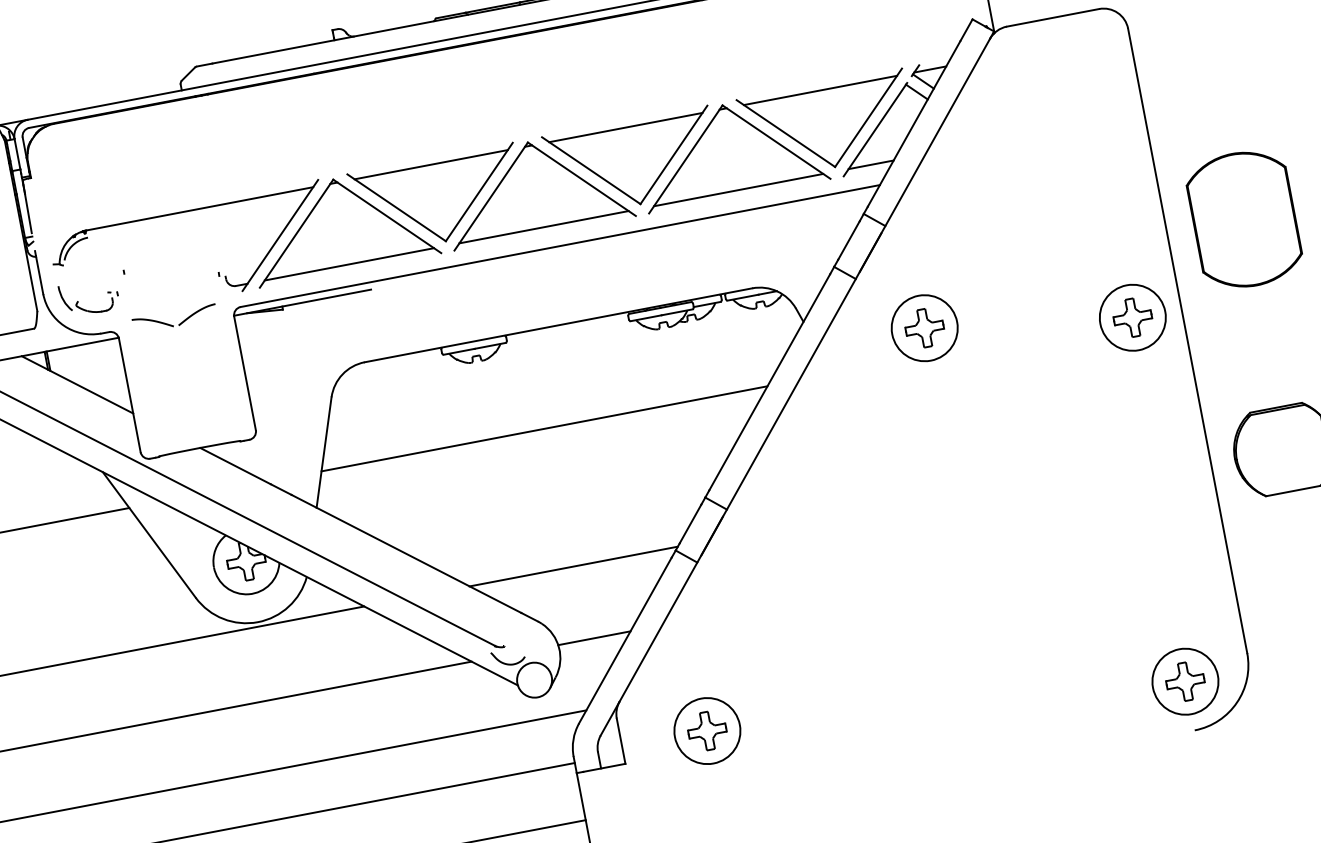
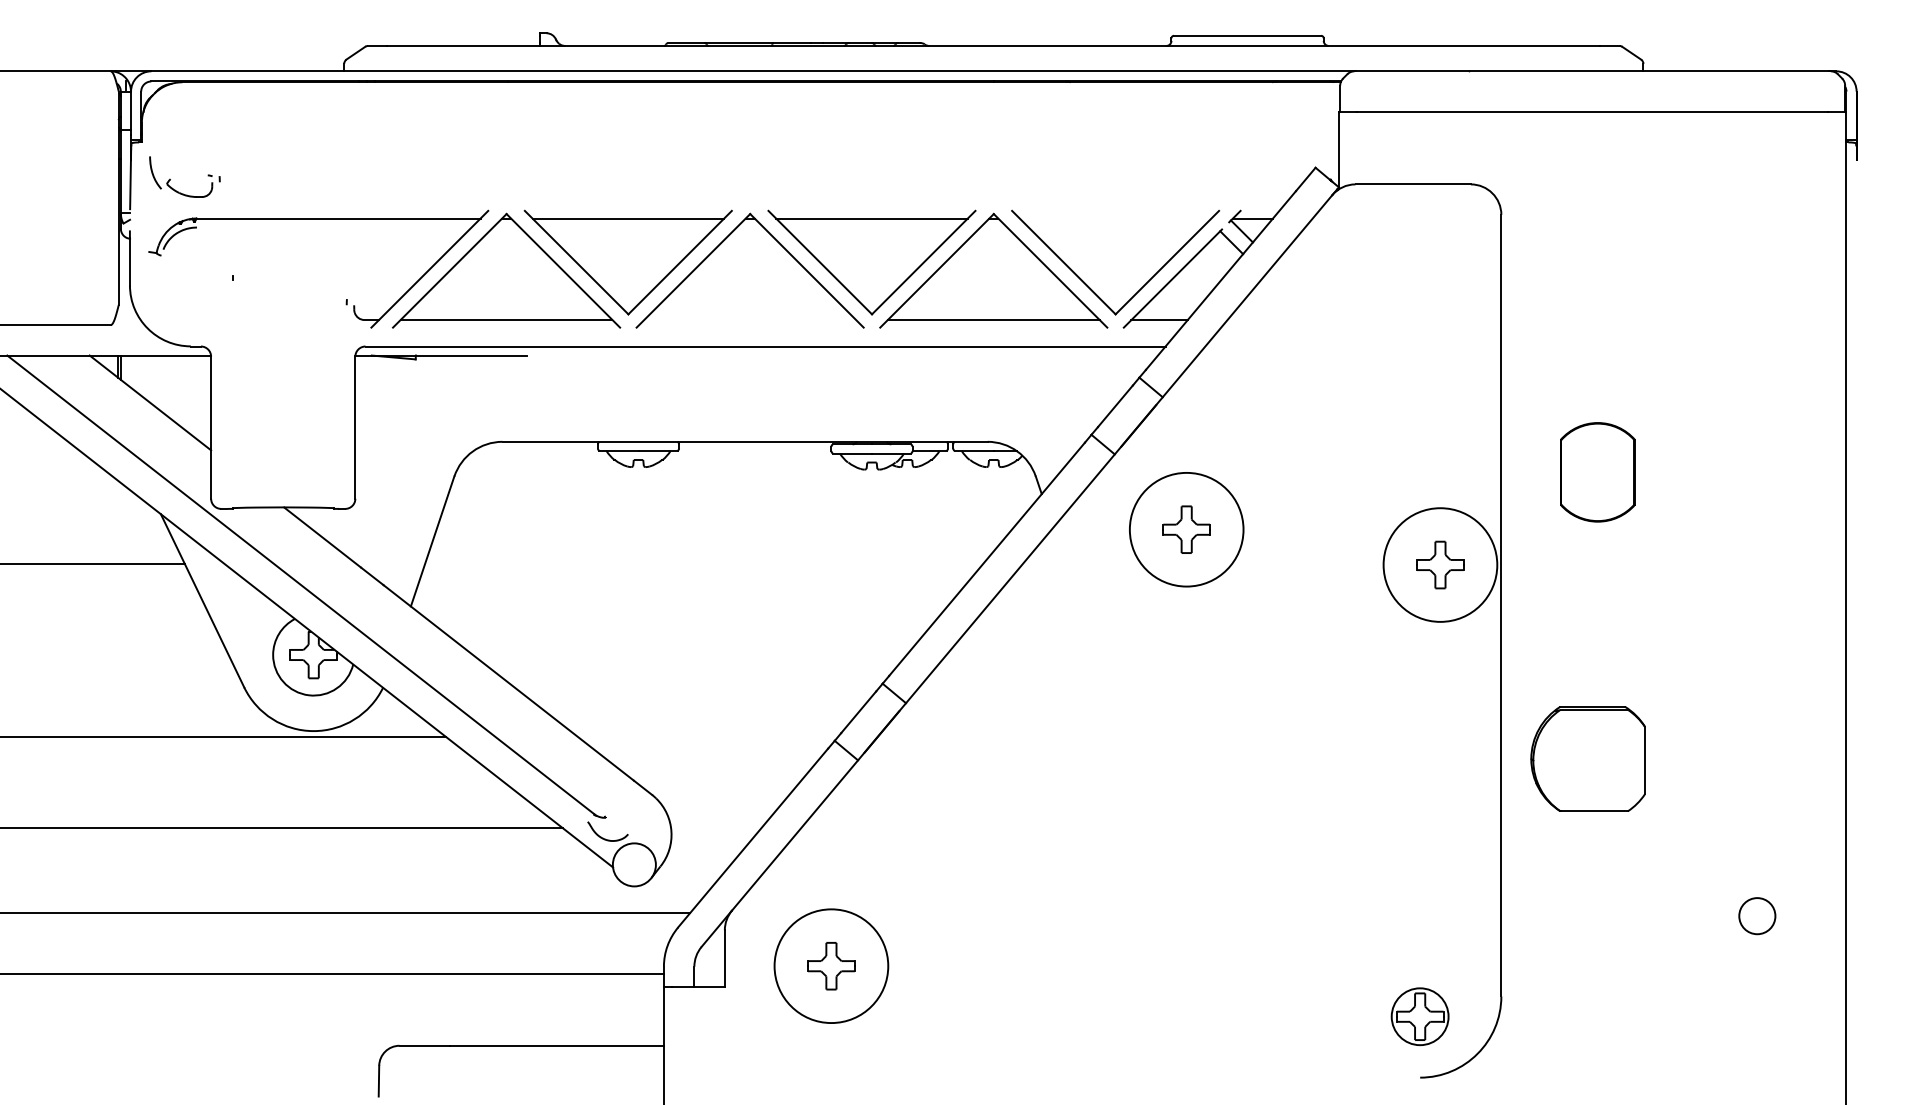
line: (820, 90) -> (1115, 218), removed
part: (1244, 219) -> (1597, 472), size x0.6
line: (544, 227) -> (750, 320), removed
part: (78, 300) -> (170, 178), moved
circle: (1132, 317) -> (1440, 564), size x1.4
part: (172, 325) -> (278, 352), removed
circle: (924, 328) -> (1186, 529), size x1.4
line: (544, 428) -> (704, 563), removed
line: (573, 566) -> (707, 736), removed
line: (594, 638) -> (716, 828), removed
circle: (1184, 681) -> (1419, 1016), size x0.7
circle: (707, 730) -> (831, 965), size x1.4

